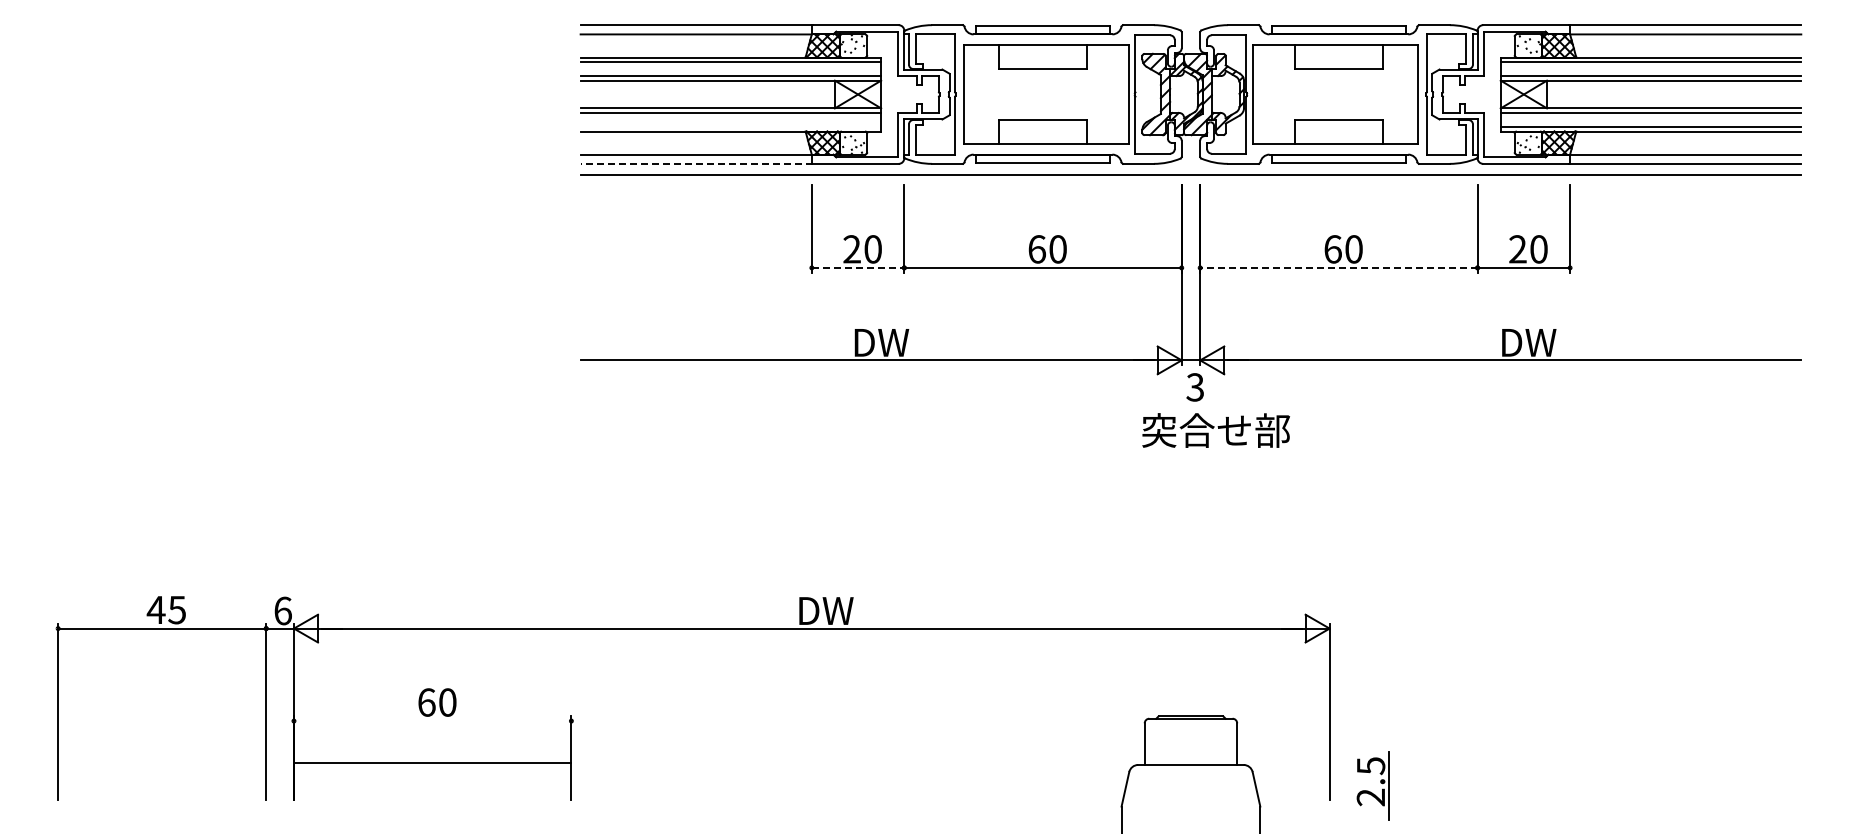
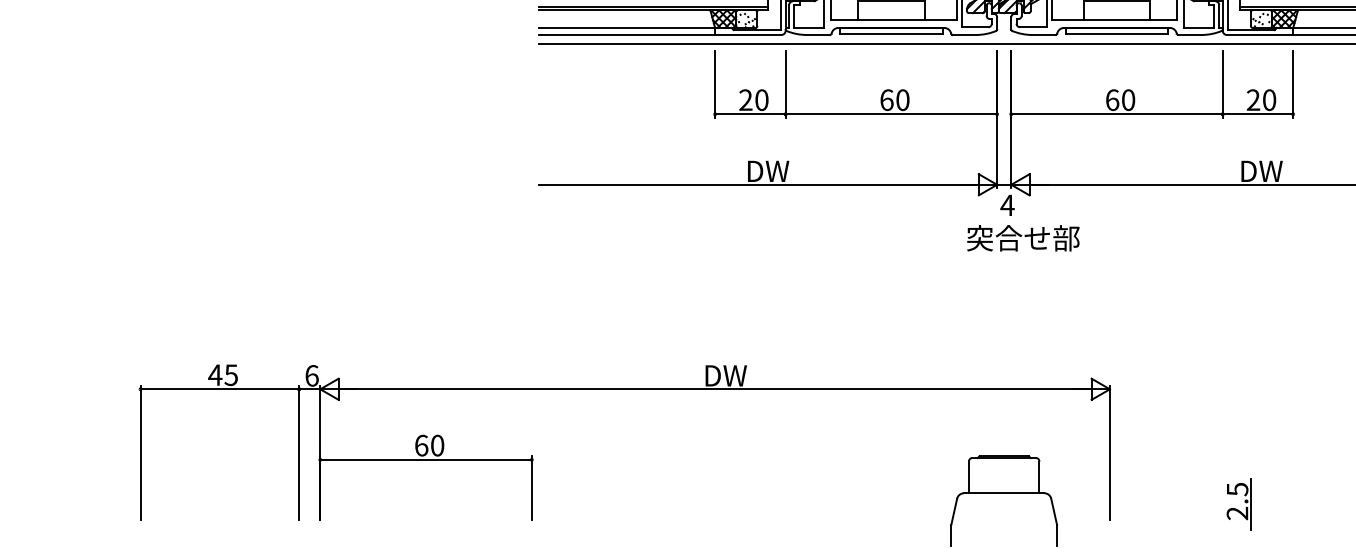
line: (730, 126) -> (653, 6), added
line: (696, 163) -> (627, 34), dashed -> solid
line: (858, 267) -> (750, 113), dashed -> solid
line: (1338, 267) -> (1116, 113), dashed -> solid
text: (1194, 387) -> (1006, 205), 3 -> 4
line: (432, 763) -> (425, 460), moved
part: (1370, 791) -> (1237, 508), moved

